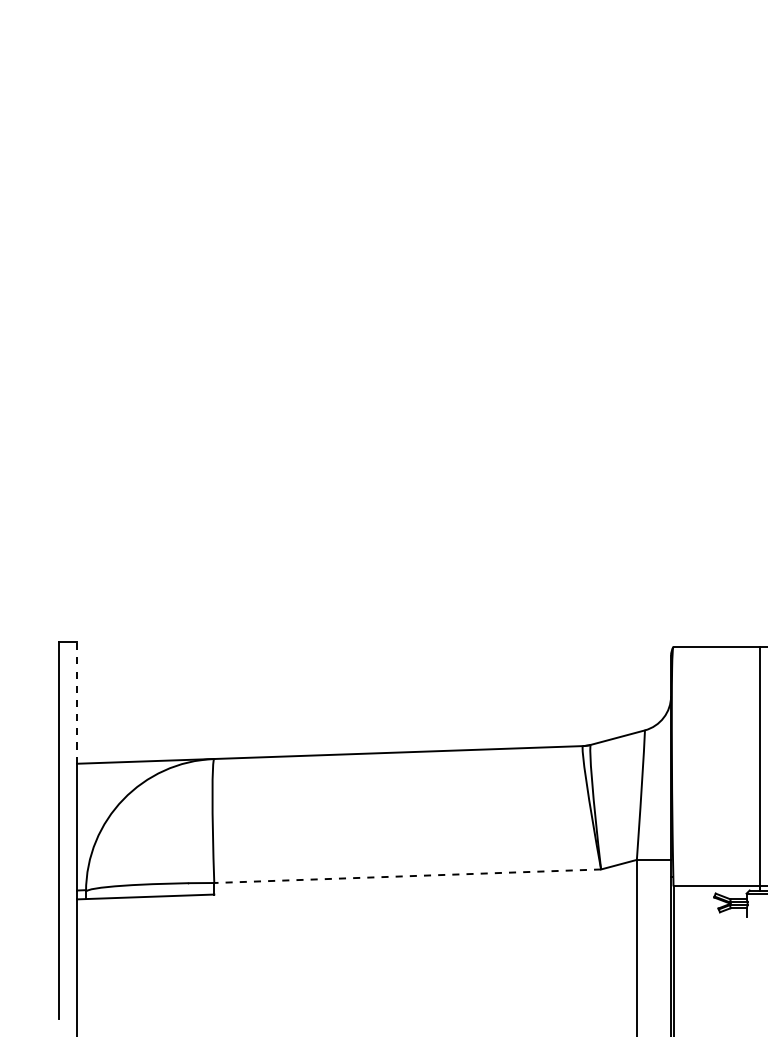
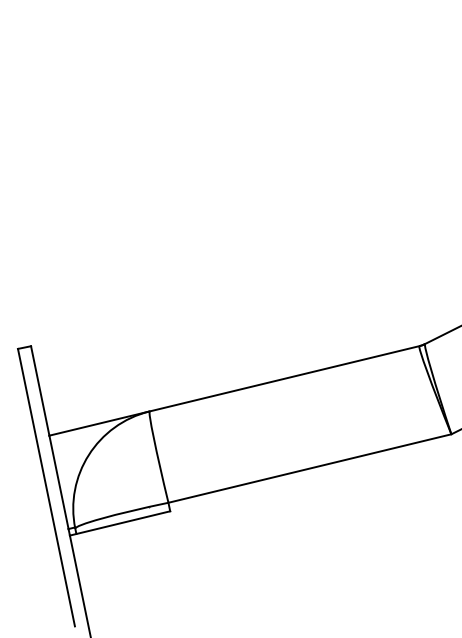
line: (77, 703) -> (40, 391), dashed -> solid
line: (407, 876) -> (309, 468), dashed -> solid

